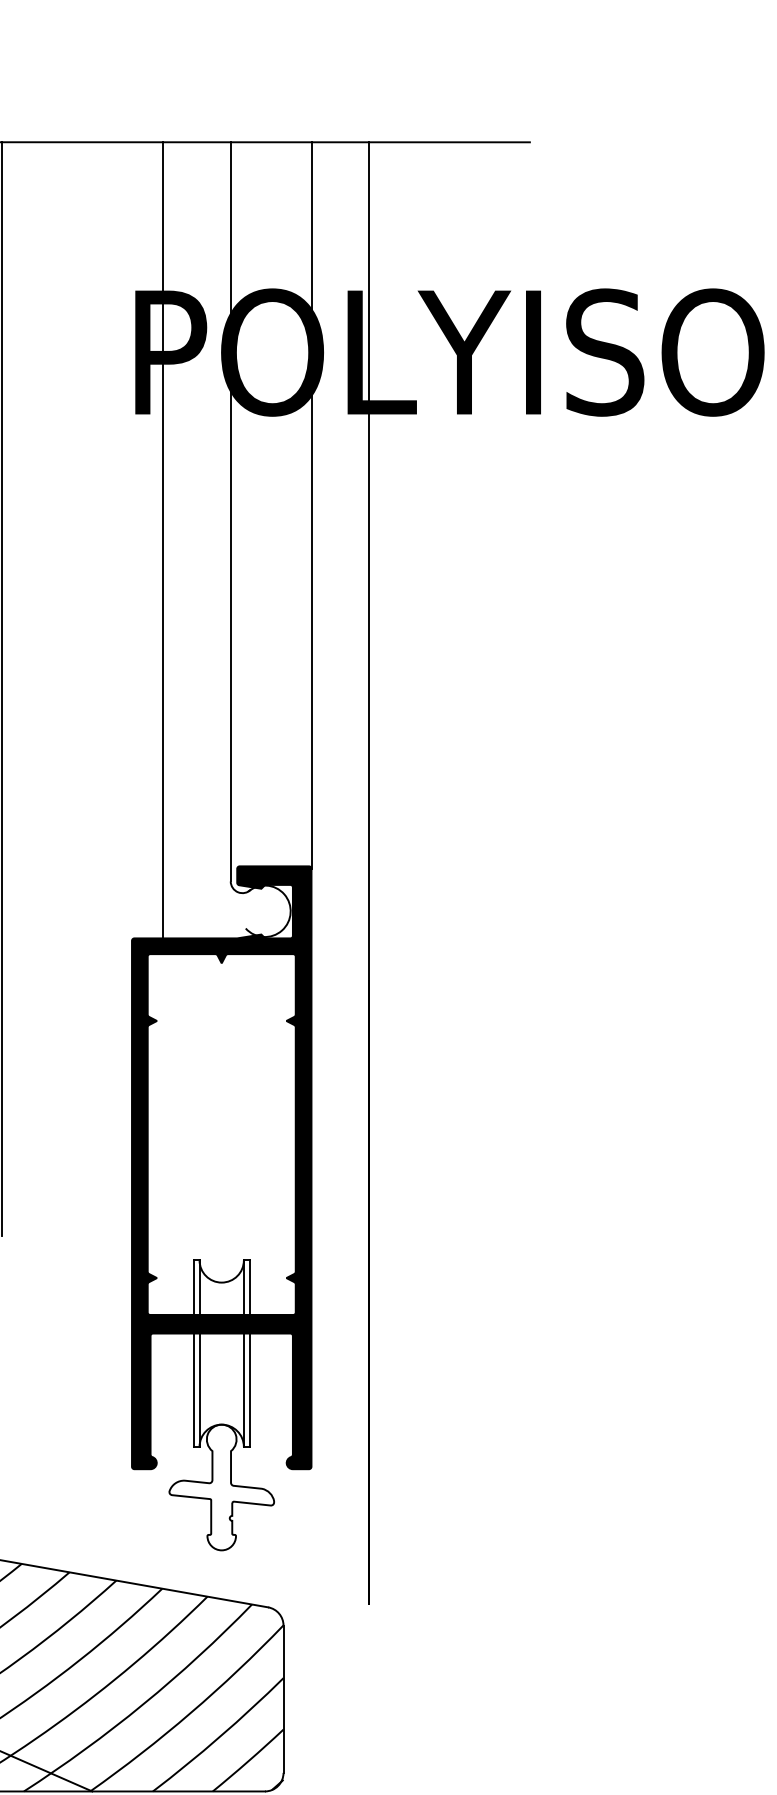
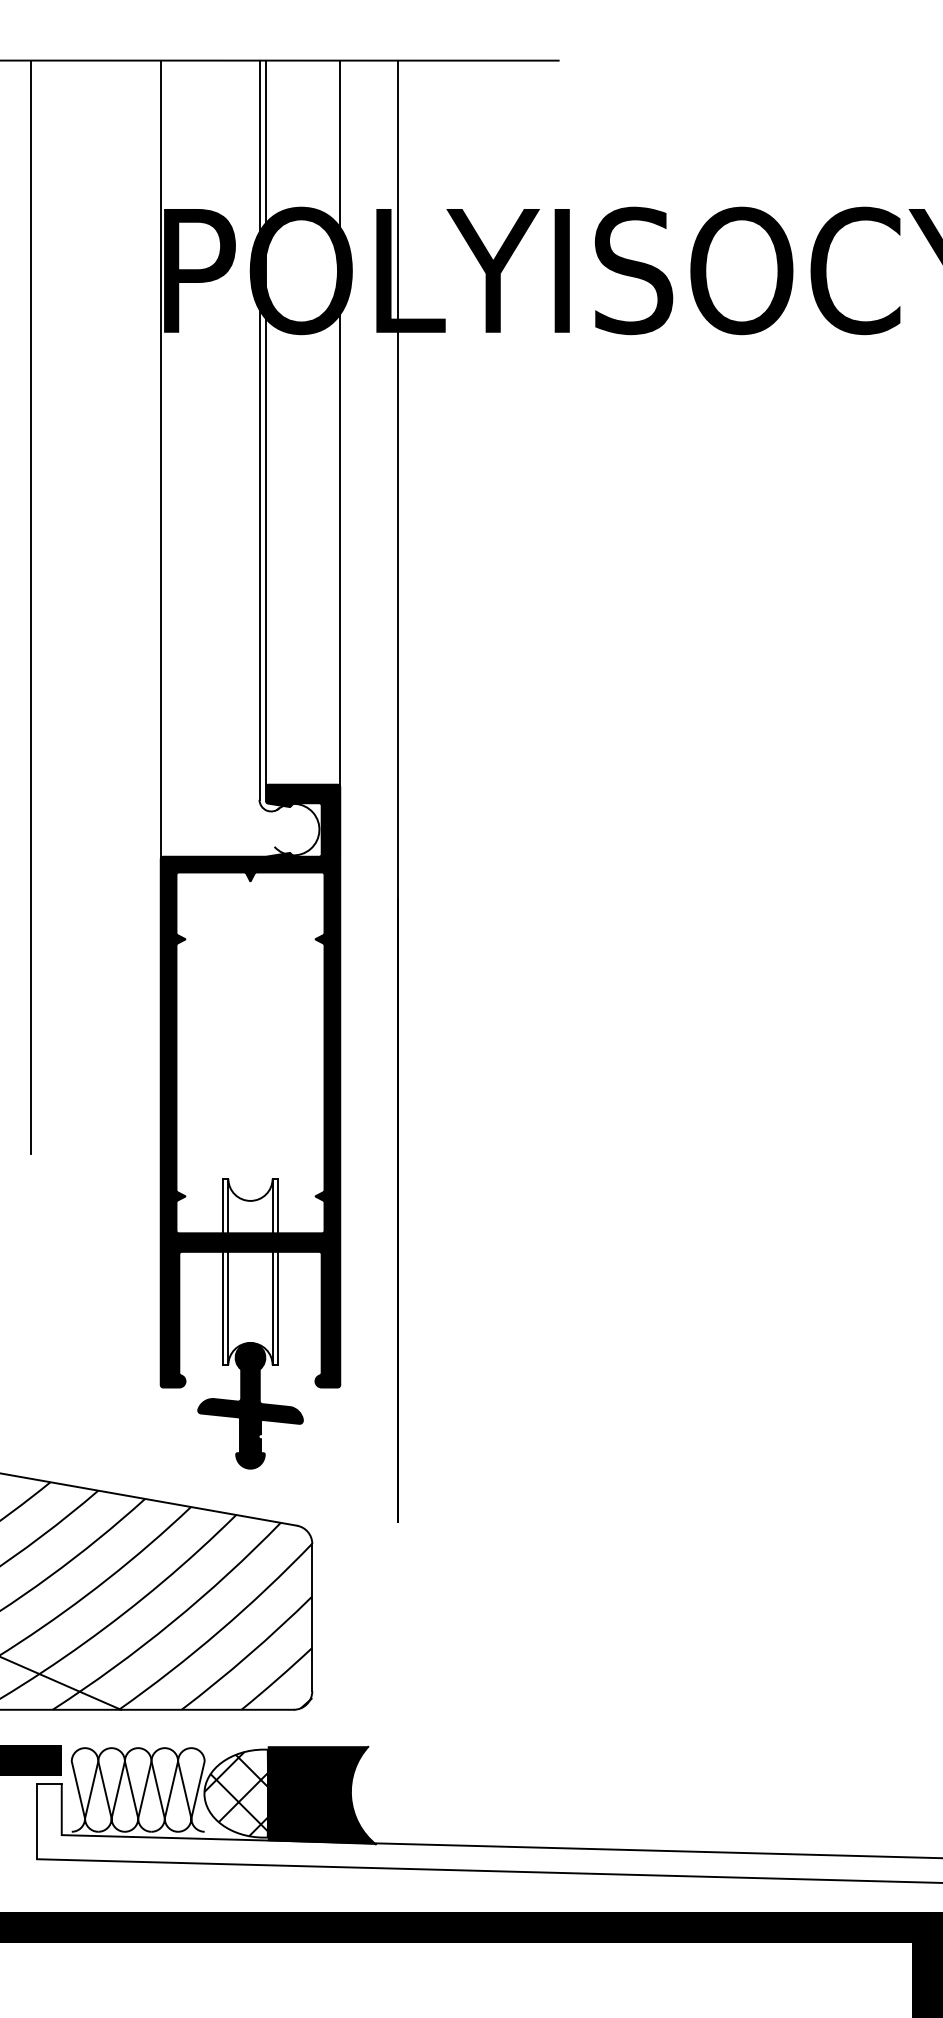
line: (236, 505) -> (265, 423), added
line: (162, 541) -> (160, 459), moved
fill: (221, 1487) -> (250, 1405), added

